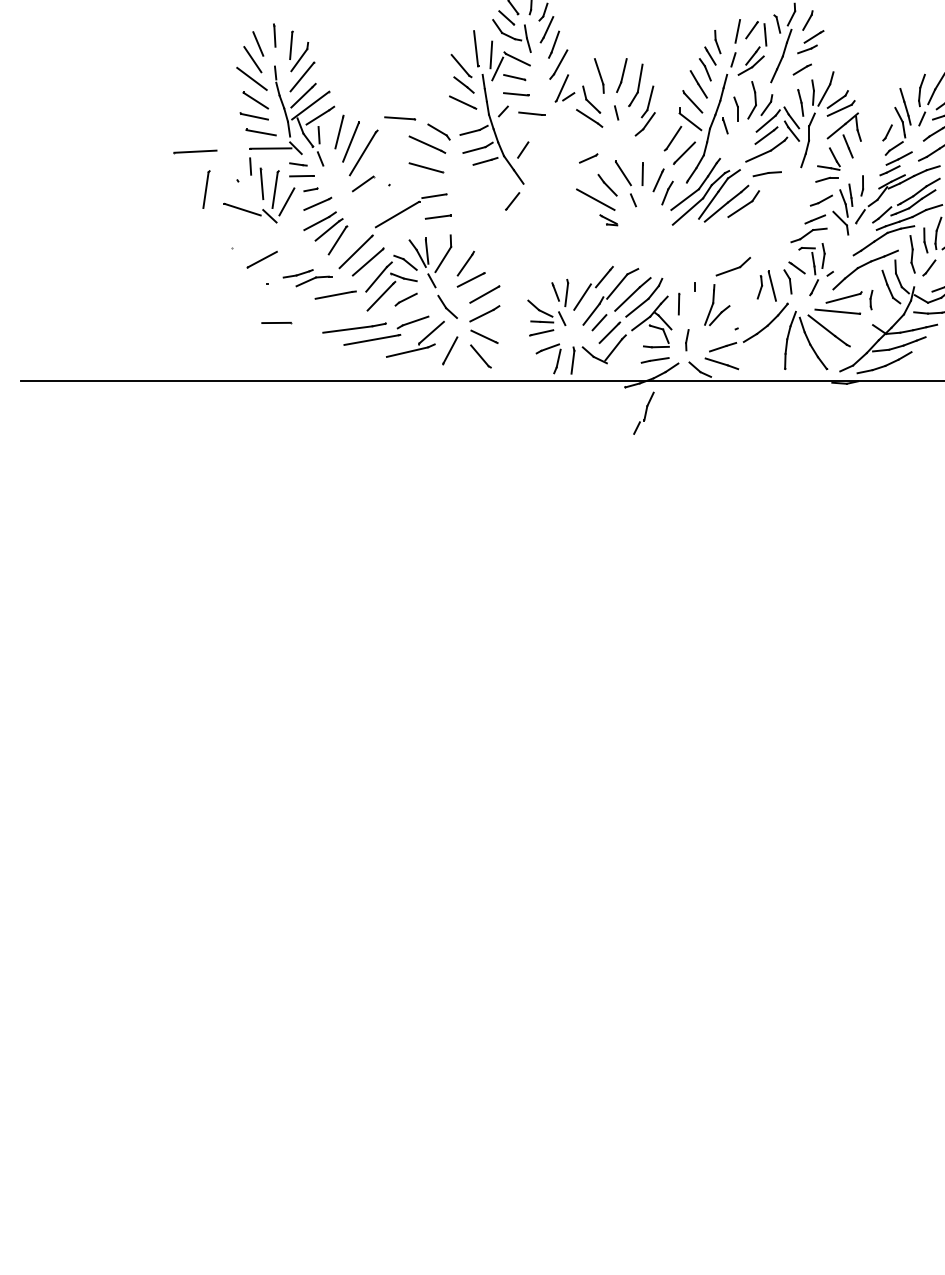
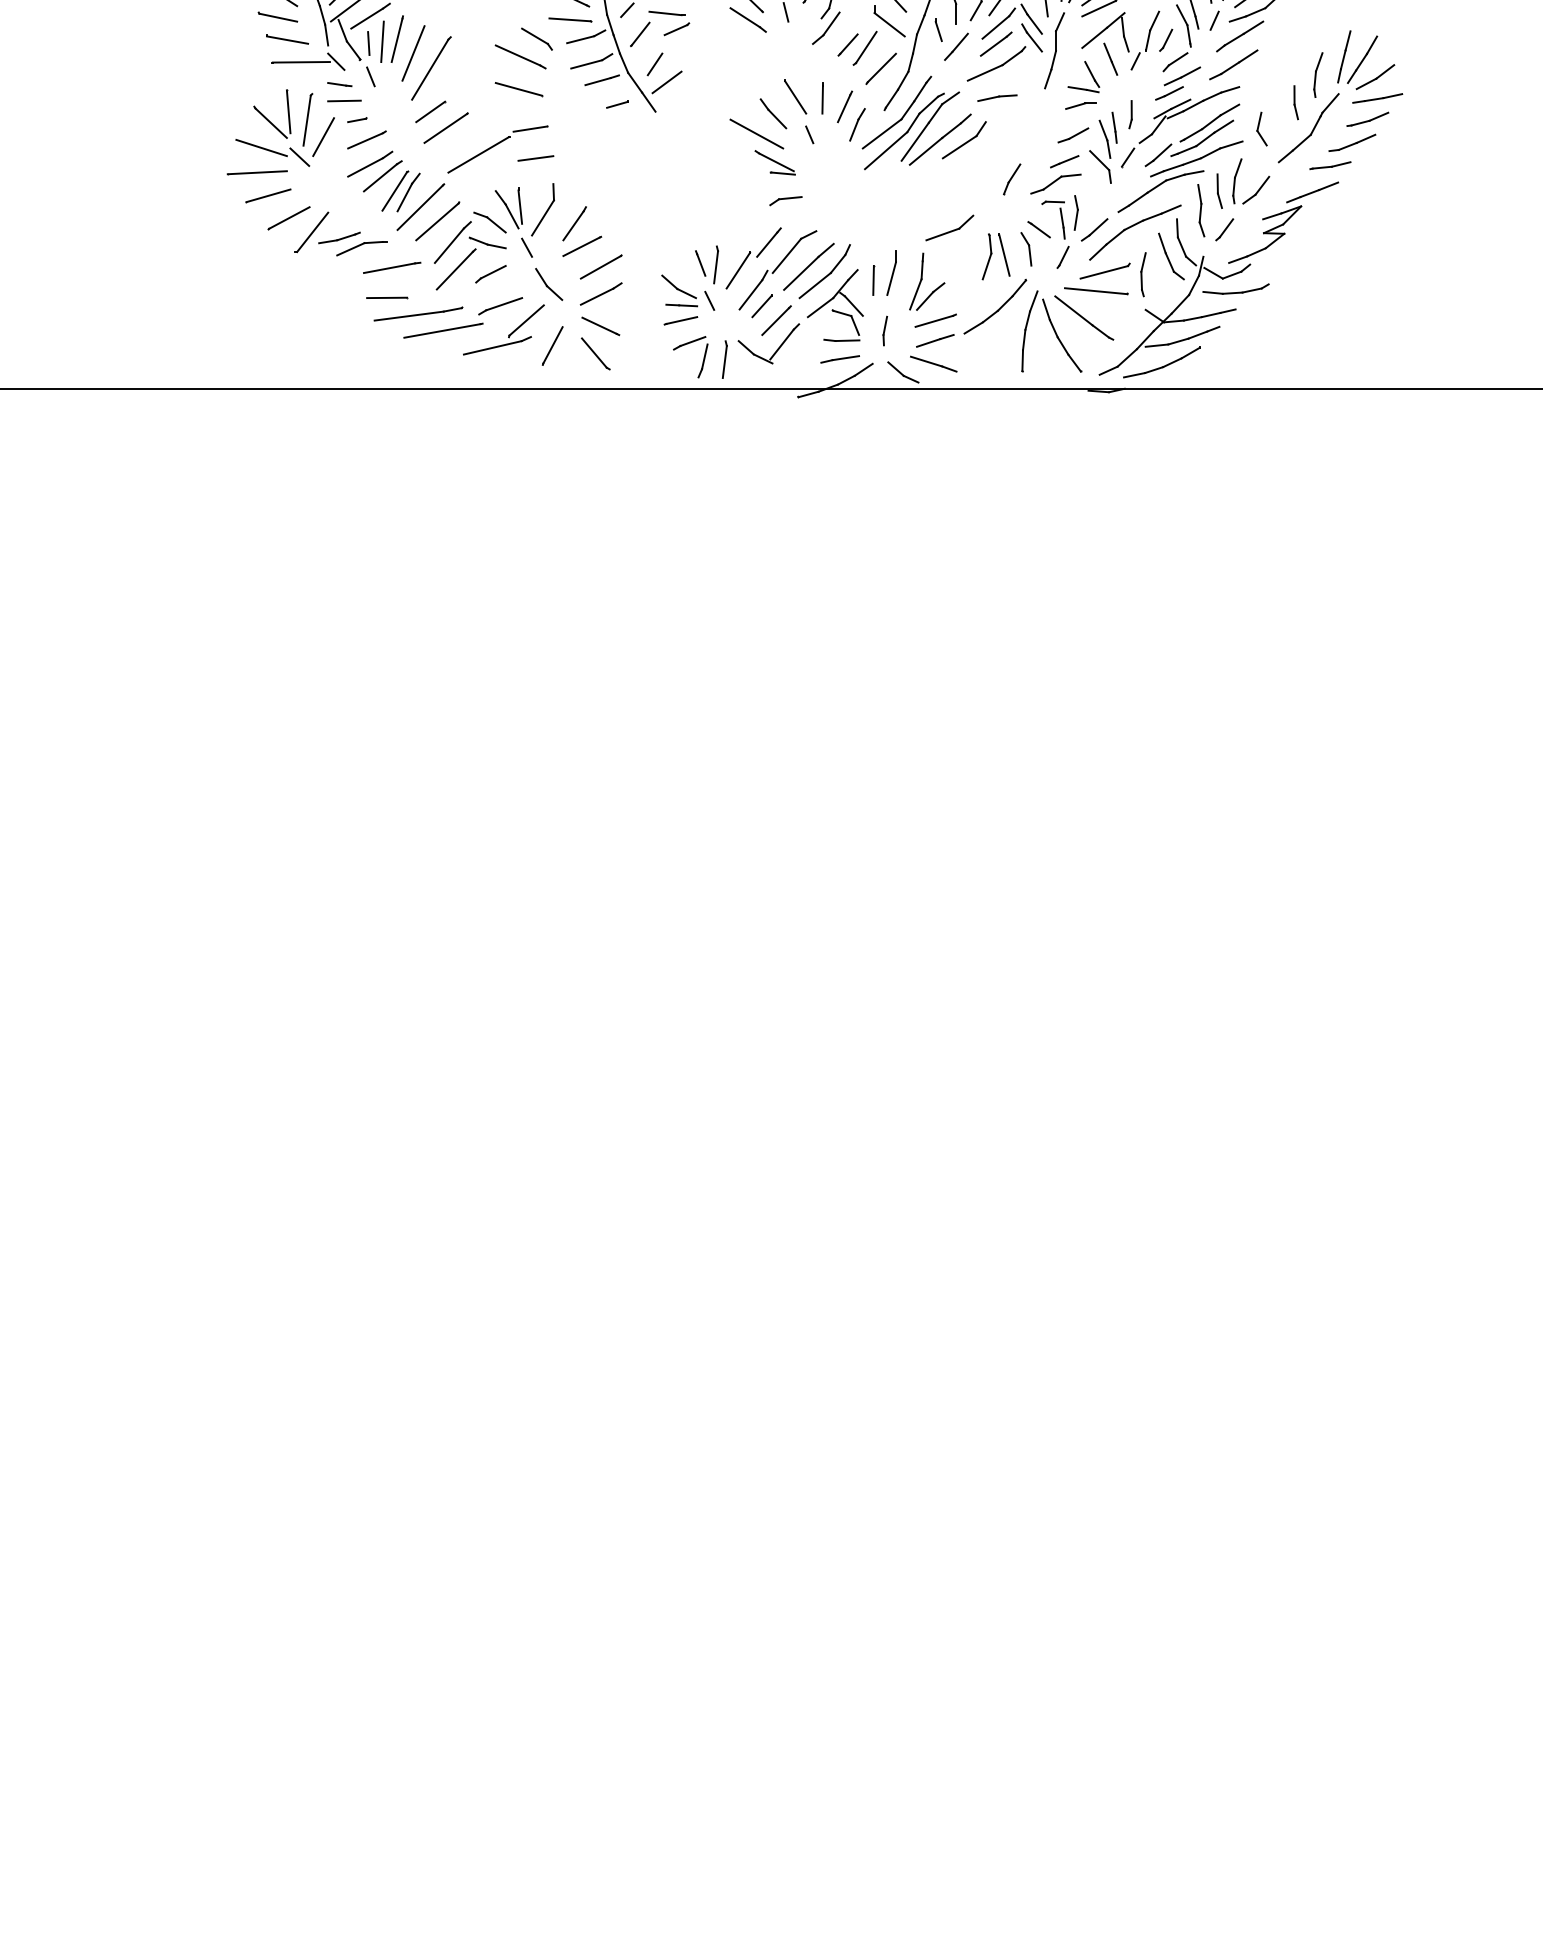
line: (400, 118) -> (570, 19), moved
line: (328, 133) -> (382, 41), added
line: (660, 135) -> (847, 44), added
line: (738, 137) -> (956, 46), added
line: (194, 151) -> (256, 172), moved
line: (588, 158) -> (676, 29), moved
line: (531, 162) -> (666, 82), added
line: (250, 166) -> (272, 87), removed
line: (496, 178) -> (617, 104), added
part: (206, 189) -> (210, 119), removed
line: (249, 191) -> (270, 122), added
line: (373, 195) -> (445, 127), added
line: (512, 201) -> (640, 34), moved
part: (608, 220) -> (774, 162), size x1.67
part: (778, 232) -> (1012, 179), added
part: (347, 241) -> (408, 192), added
line: (247, 243) -> (268, 195), added
part: (616, 247) -> (785, 201), added
line: (839, 266) -> (1098, 227), added
line: (278, 269) -> (312, 232), added
part: (759, 287) -> (986, 256), size x1.43
part: (871, 299) -> (1143, 274), size x1.67
line: (691, 302) -> (891, 278), added
part: (276, 322) -> (387, 297), moved
line: (722, 332) -> (934, 320), added
part: (644, 413) -> (1145, 40), moved

